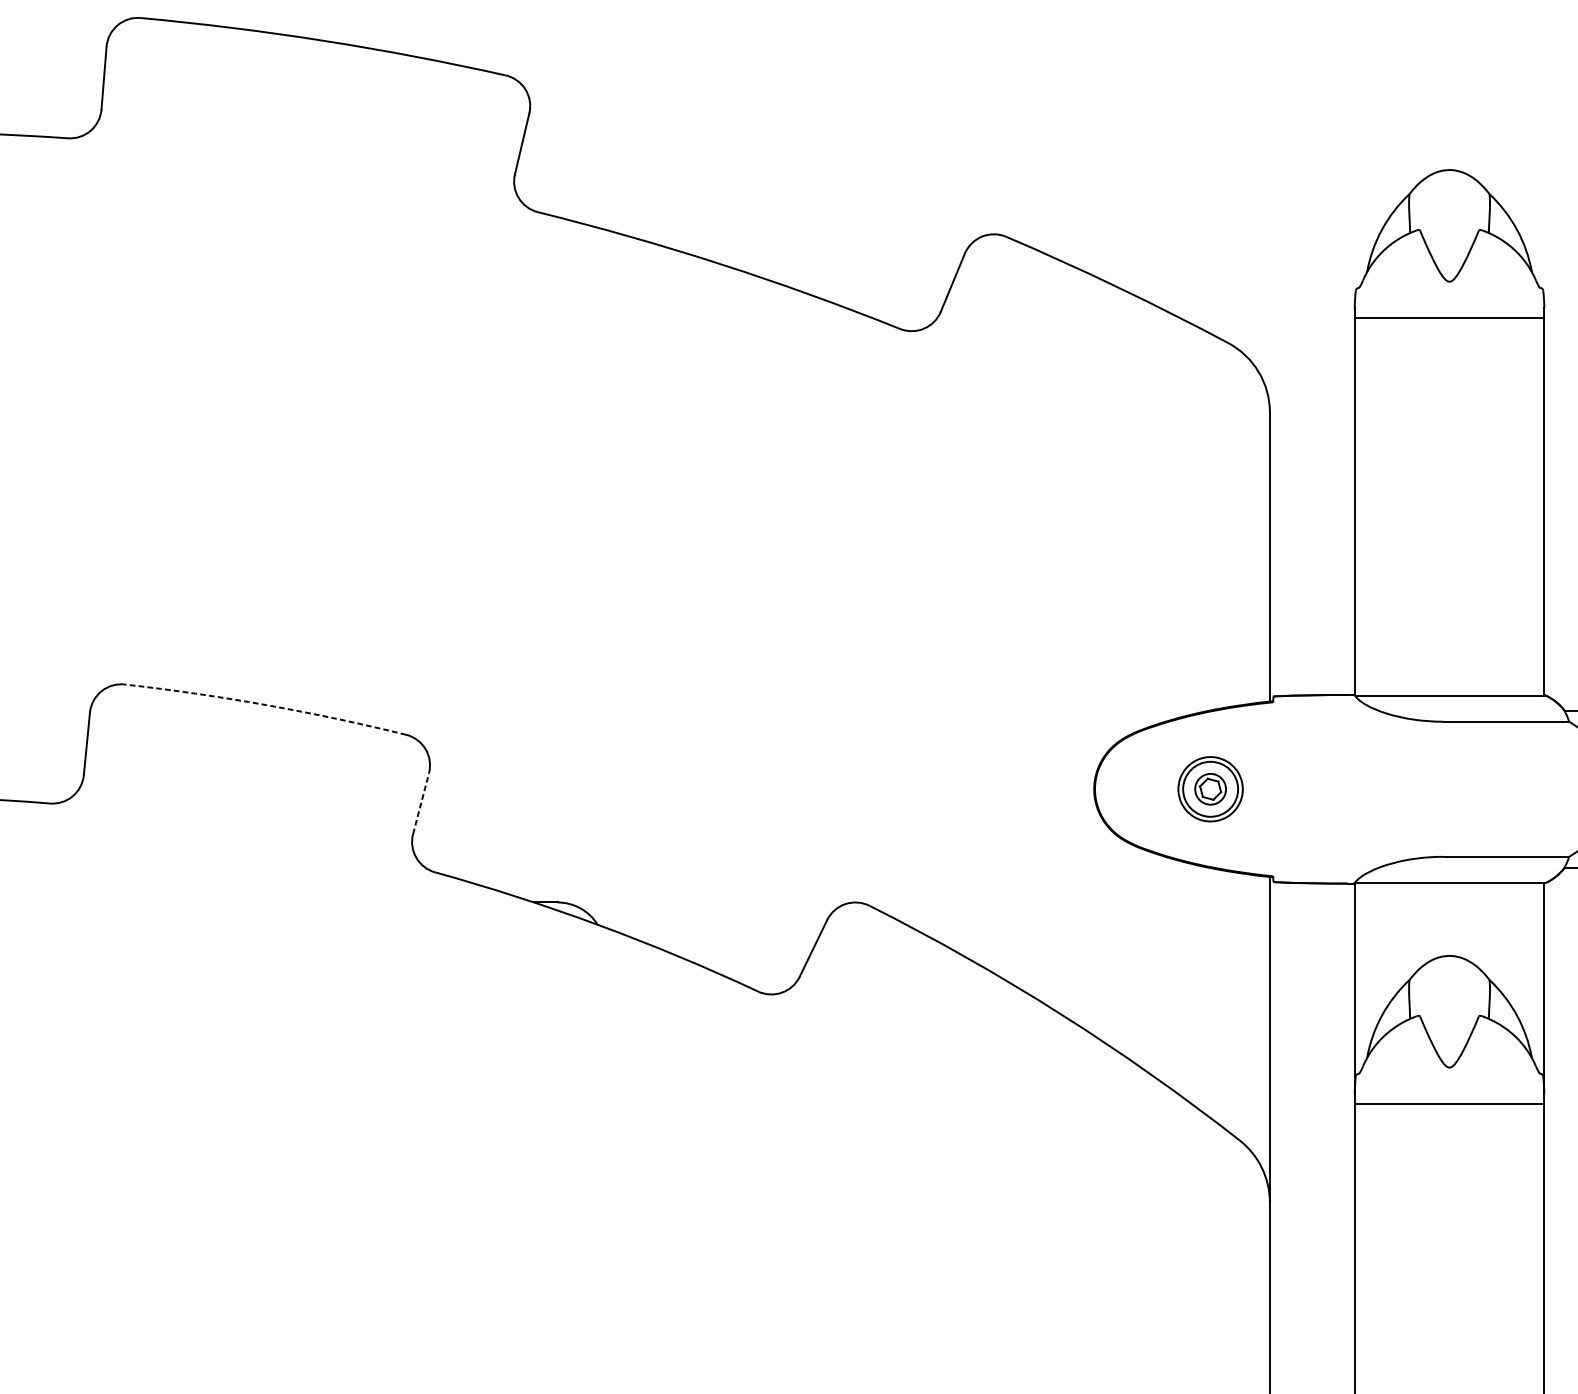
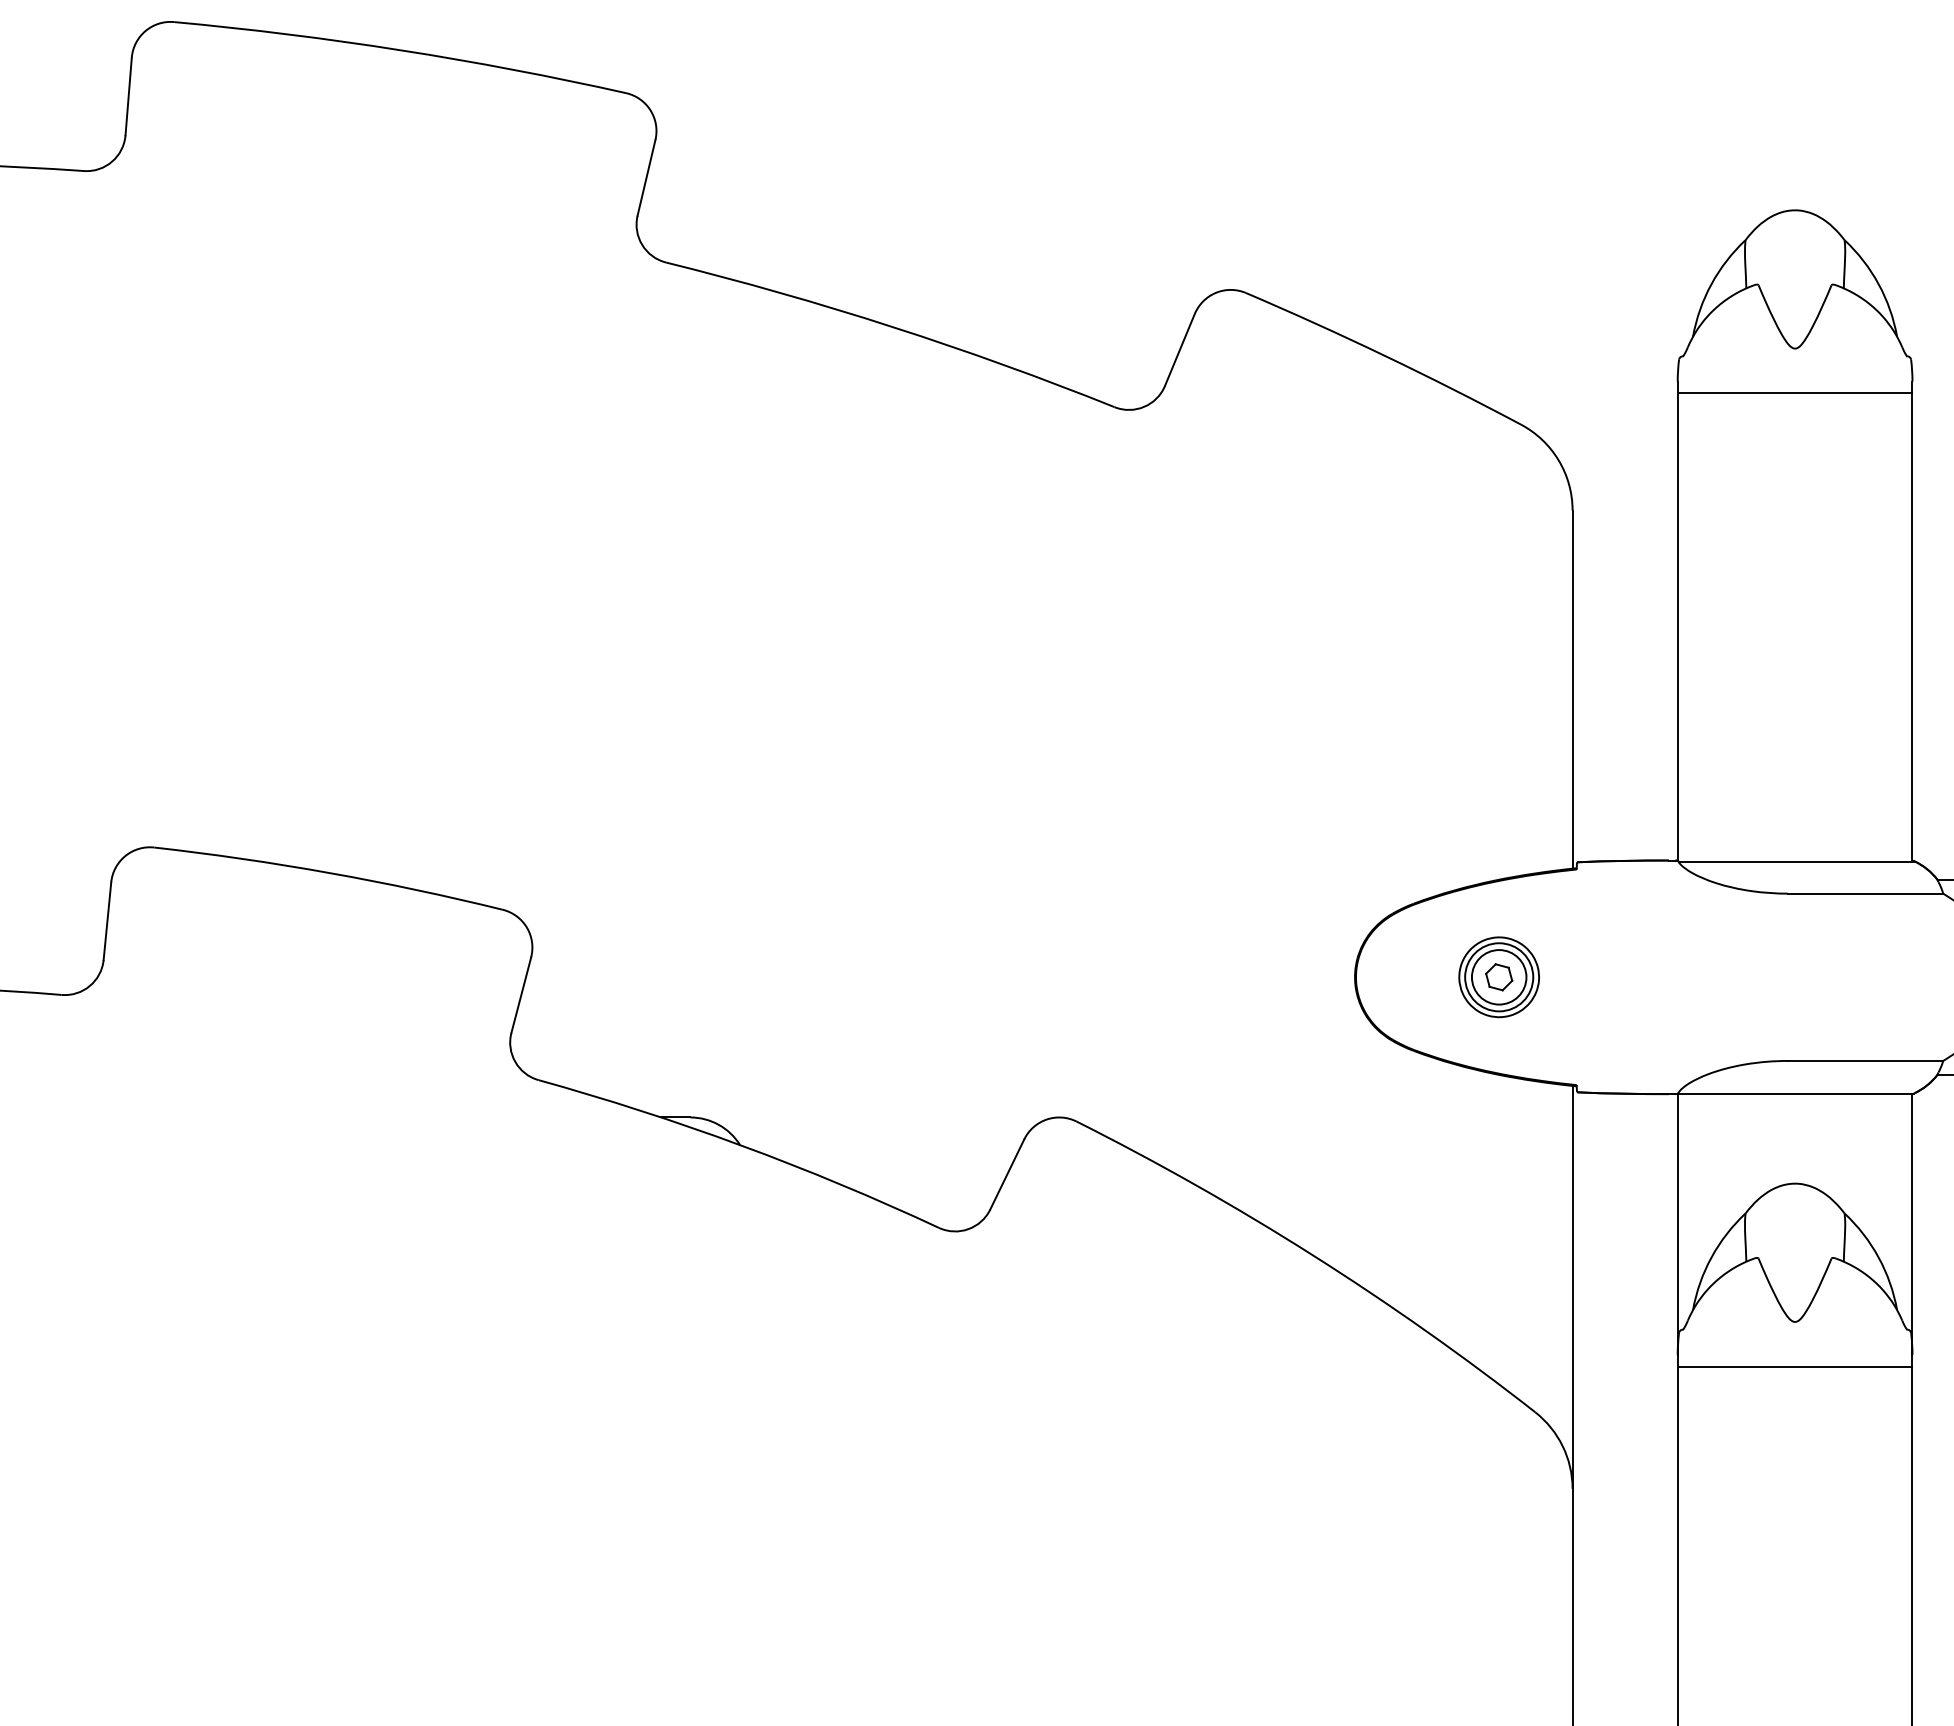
arc: (266, 705) -> (329, 873), dashed -> solid
circle: (1210, 789) -> (1498, 977), size x1.43
line: (421, 803) -> (521, 995), dashed -> solid

